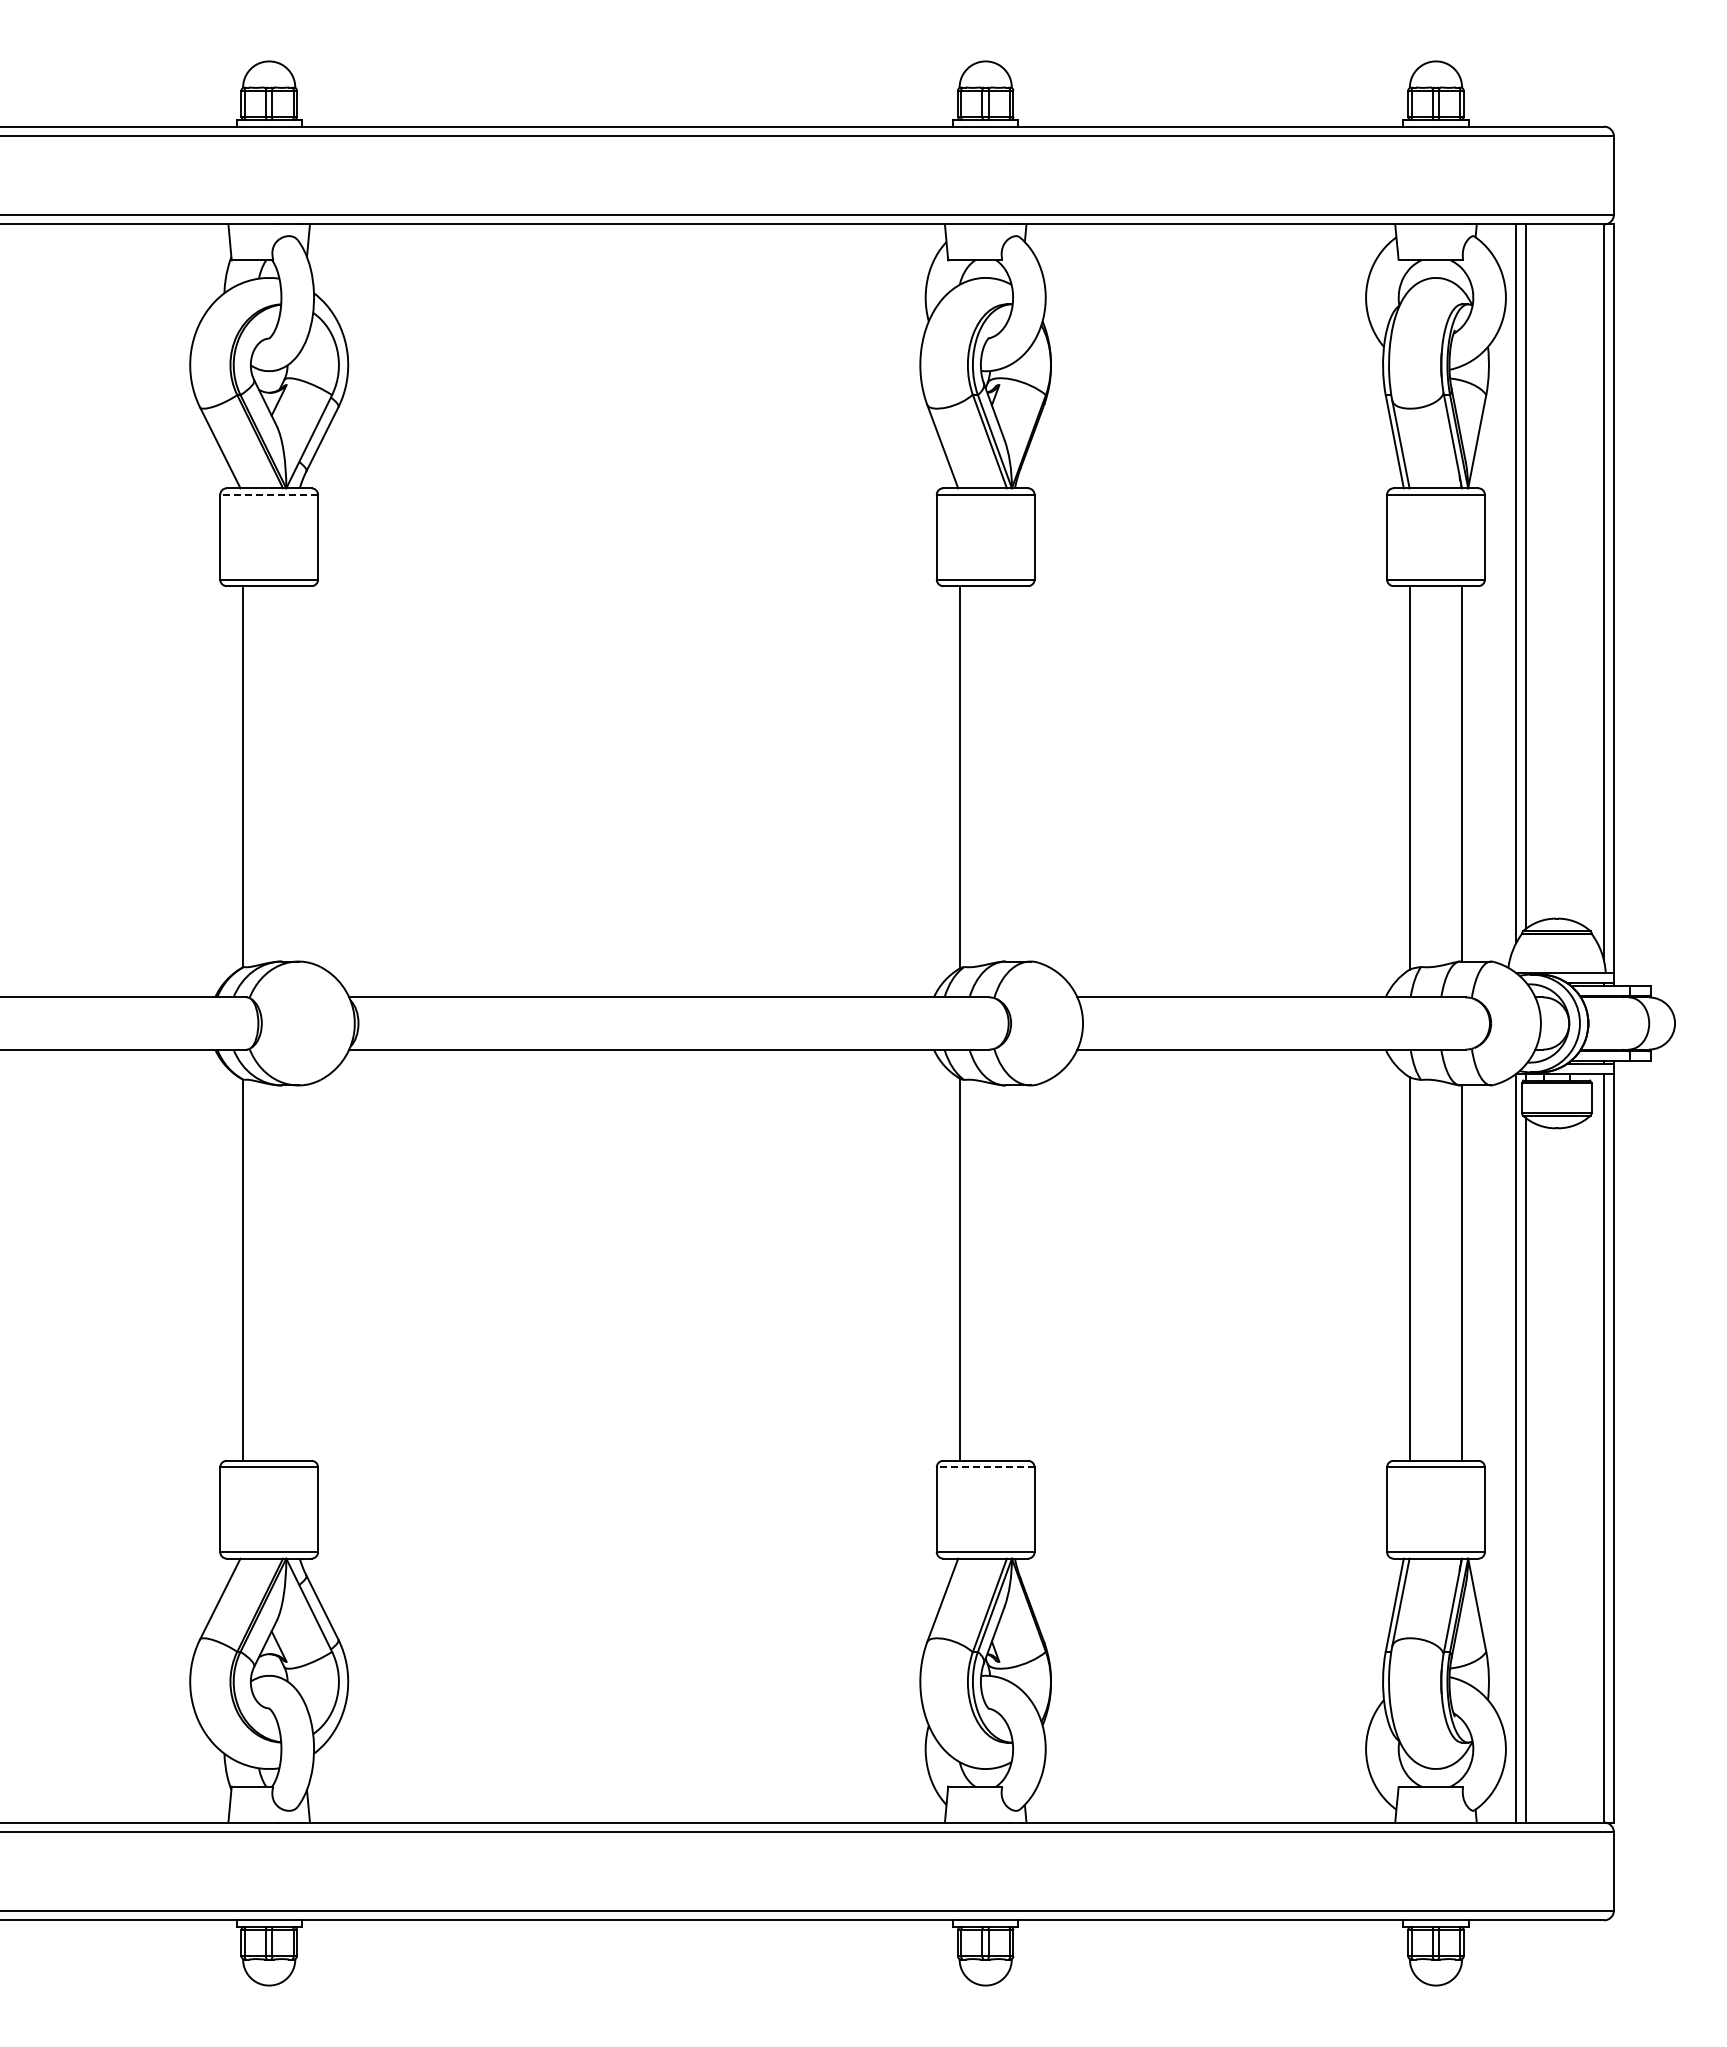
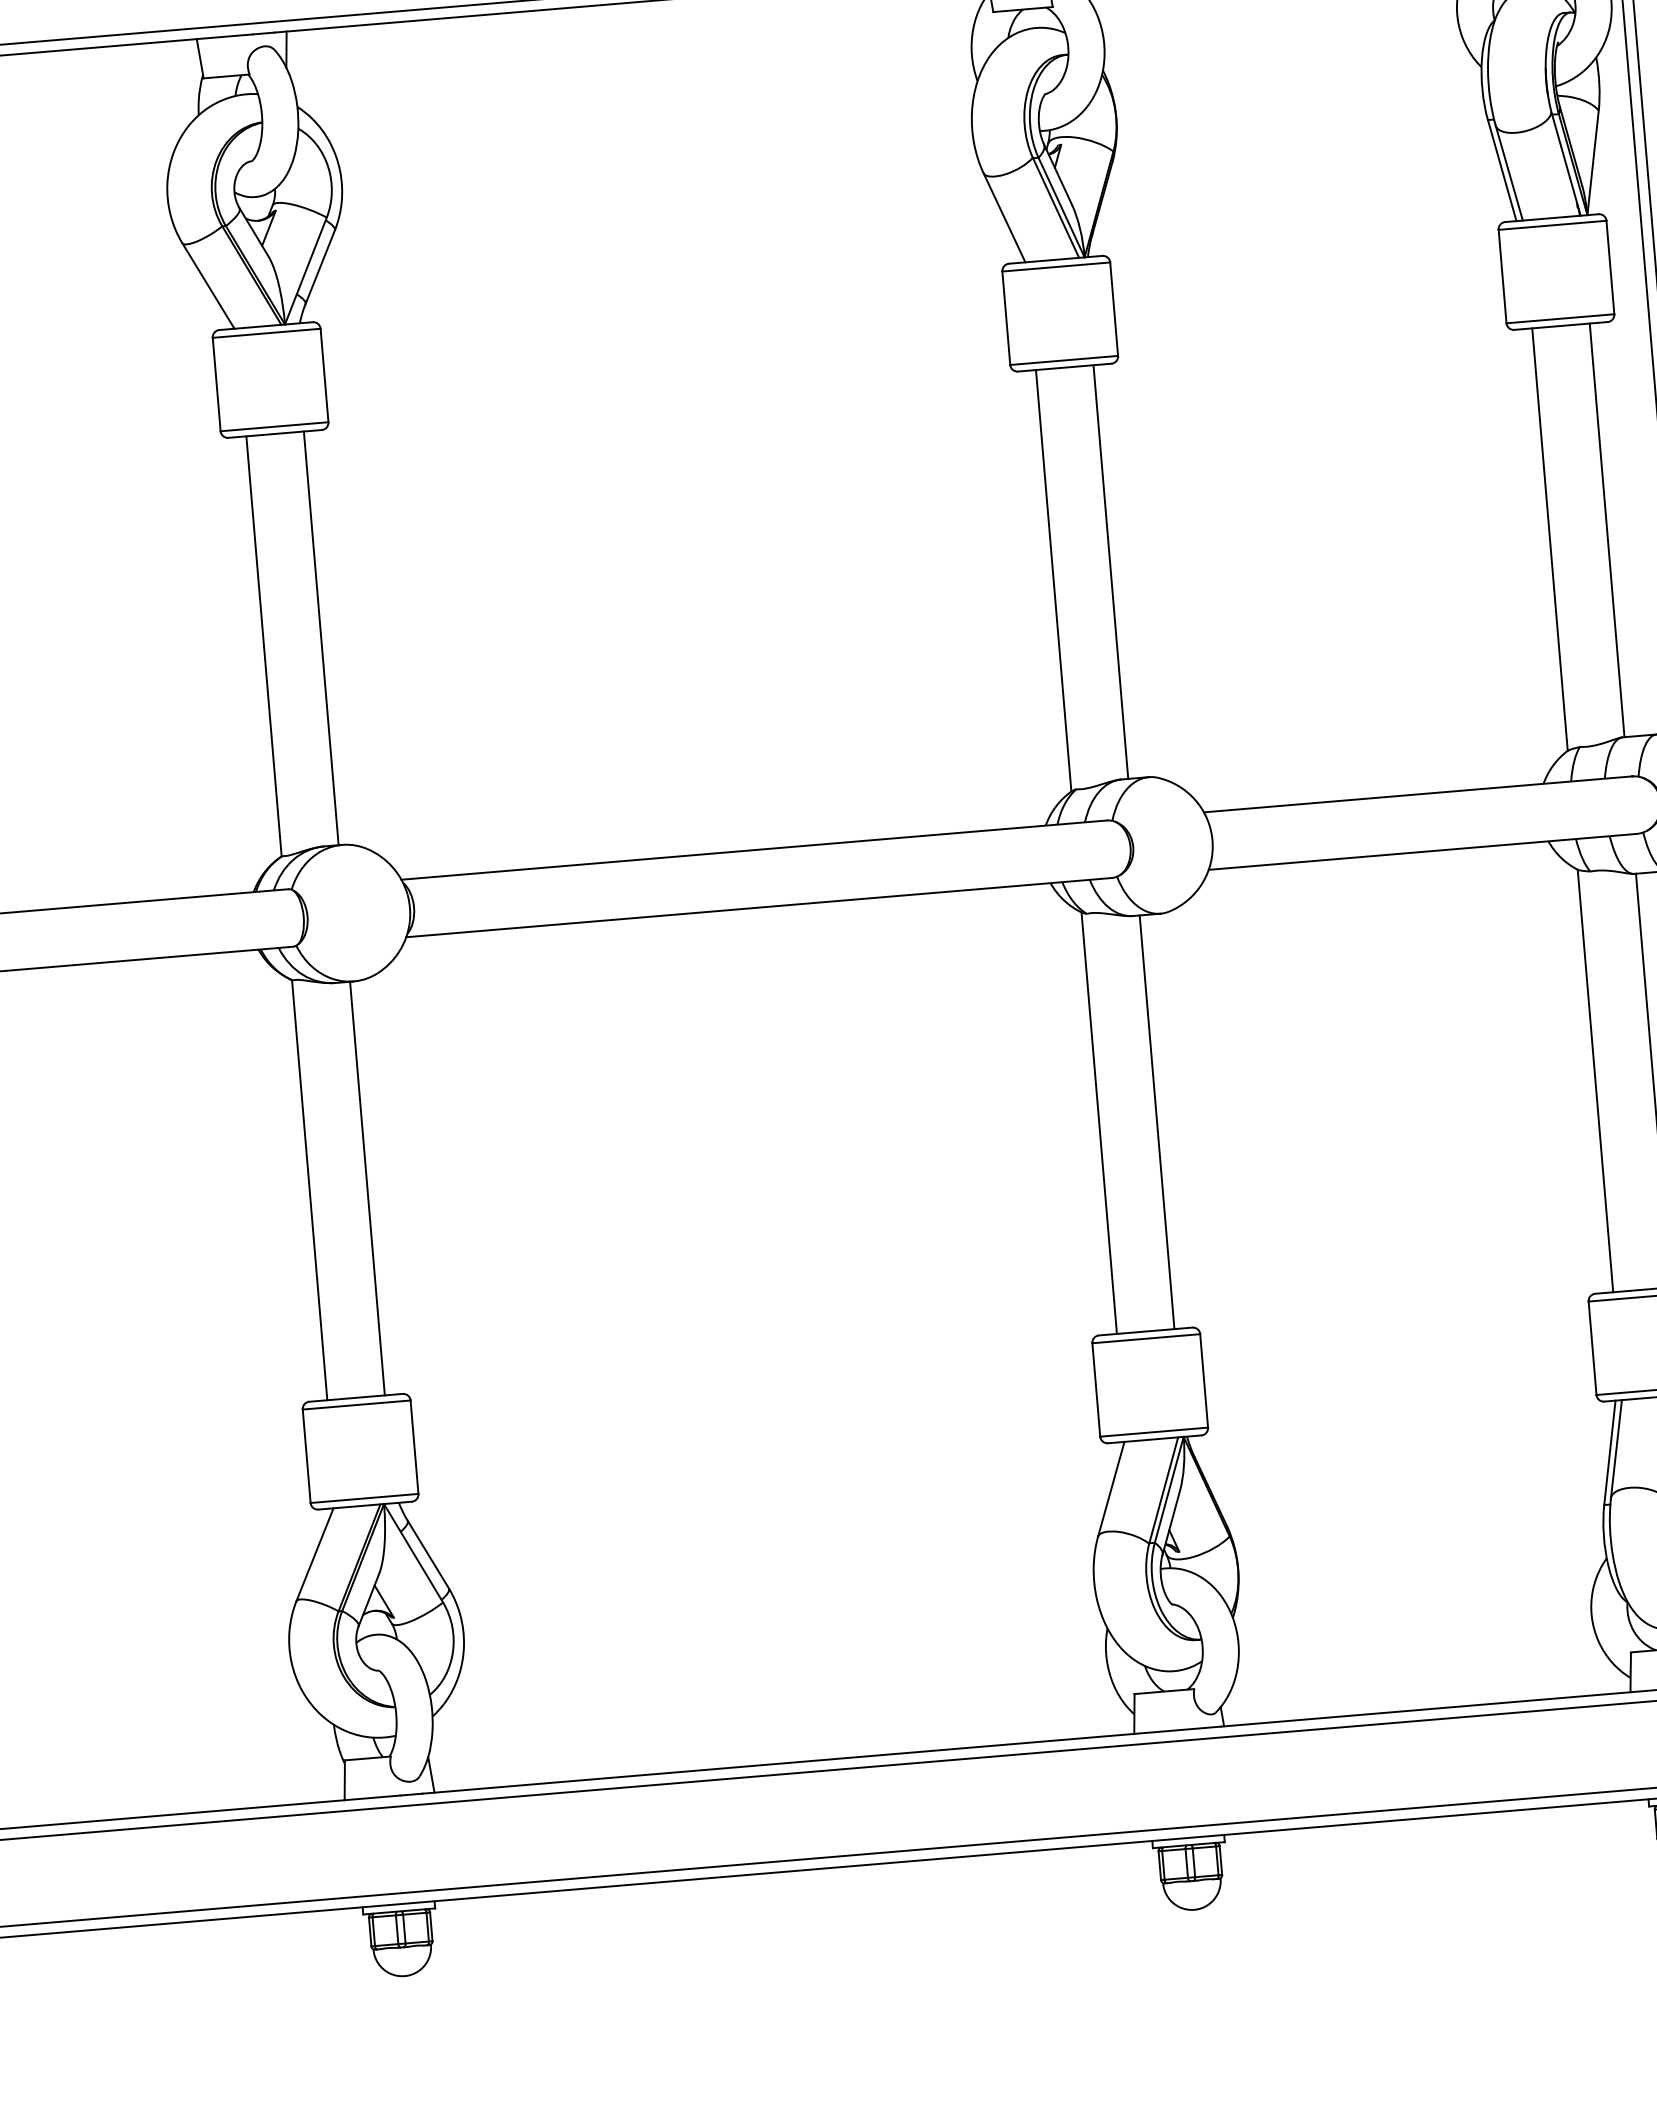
line: (269, 494) -> (267, 332), dashed -> solid
line: (295, 773) -> (321, 637), added
line: (1011, 773) -> (1110, 571), added
line: (295, 1272) -> (367, 1187), added
line: (1011, 1272) -> (1156, 1121), added
line: (985, 1467) -> (1146, 1338), dashed -> solid

